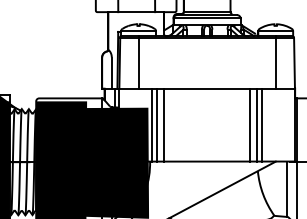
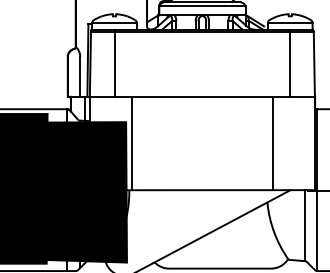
line: (157, 124) -> (138, 142), removed
line: (164, 124) -> (147, 142), removed
line: (250, 124) -> (257, 142), removed
line: (257, 124) -> (266, 142), removed

